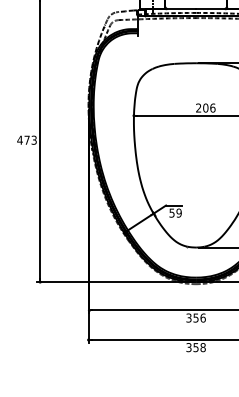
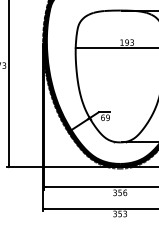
text: (205, 107) -> (126, 42), 206 -> 193
text: (171, 212) -> (102, 117), 59 -> 69
text: (202, 347) -> (124, 213), 358 -> 353

